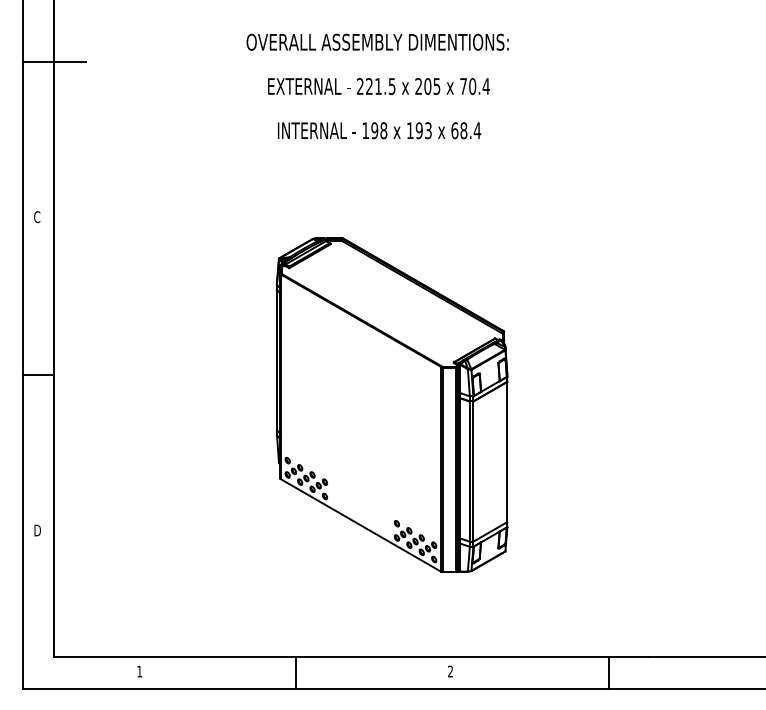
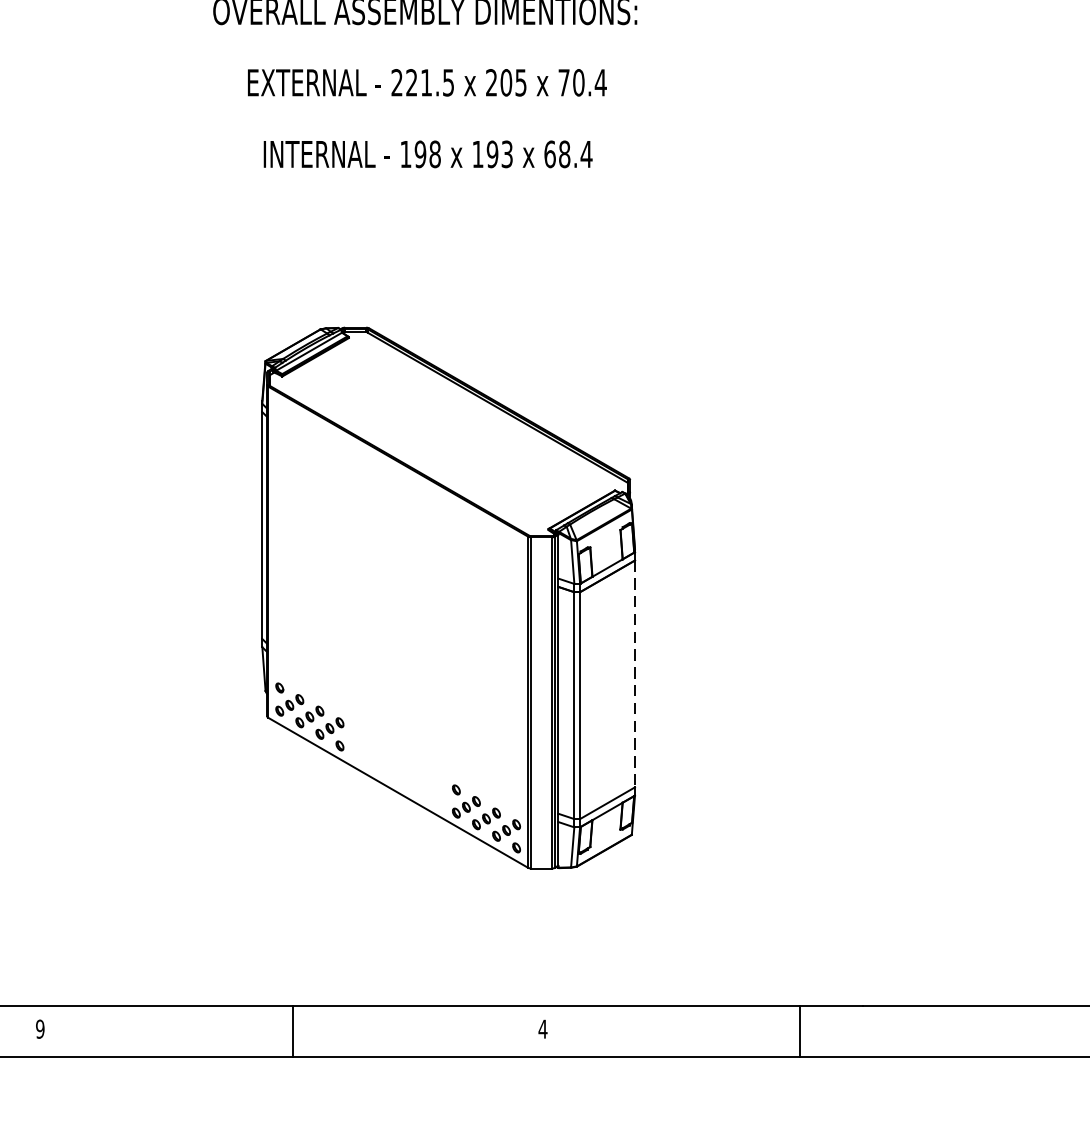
line: (507, 452) -> (635, 674), solid -> dashed
text: (139, 671) -> (39, 1029), 1 -> 9
text: (450, 671) -> (542, 1029), 2 -> 4

